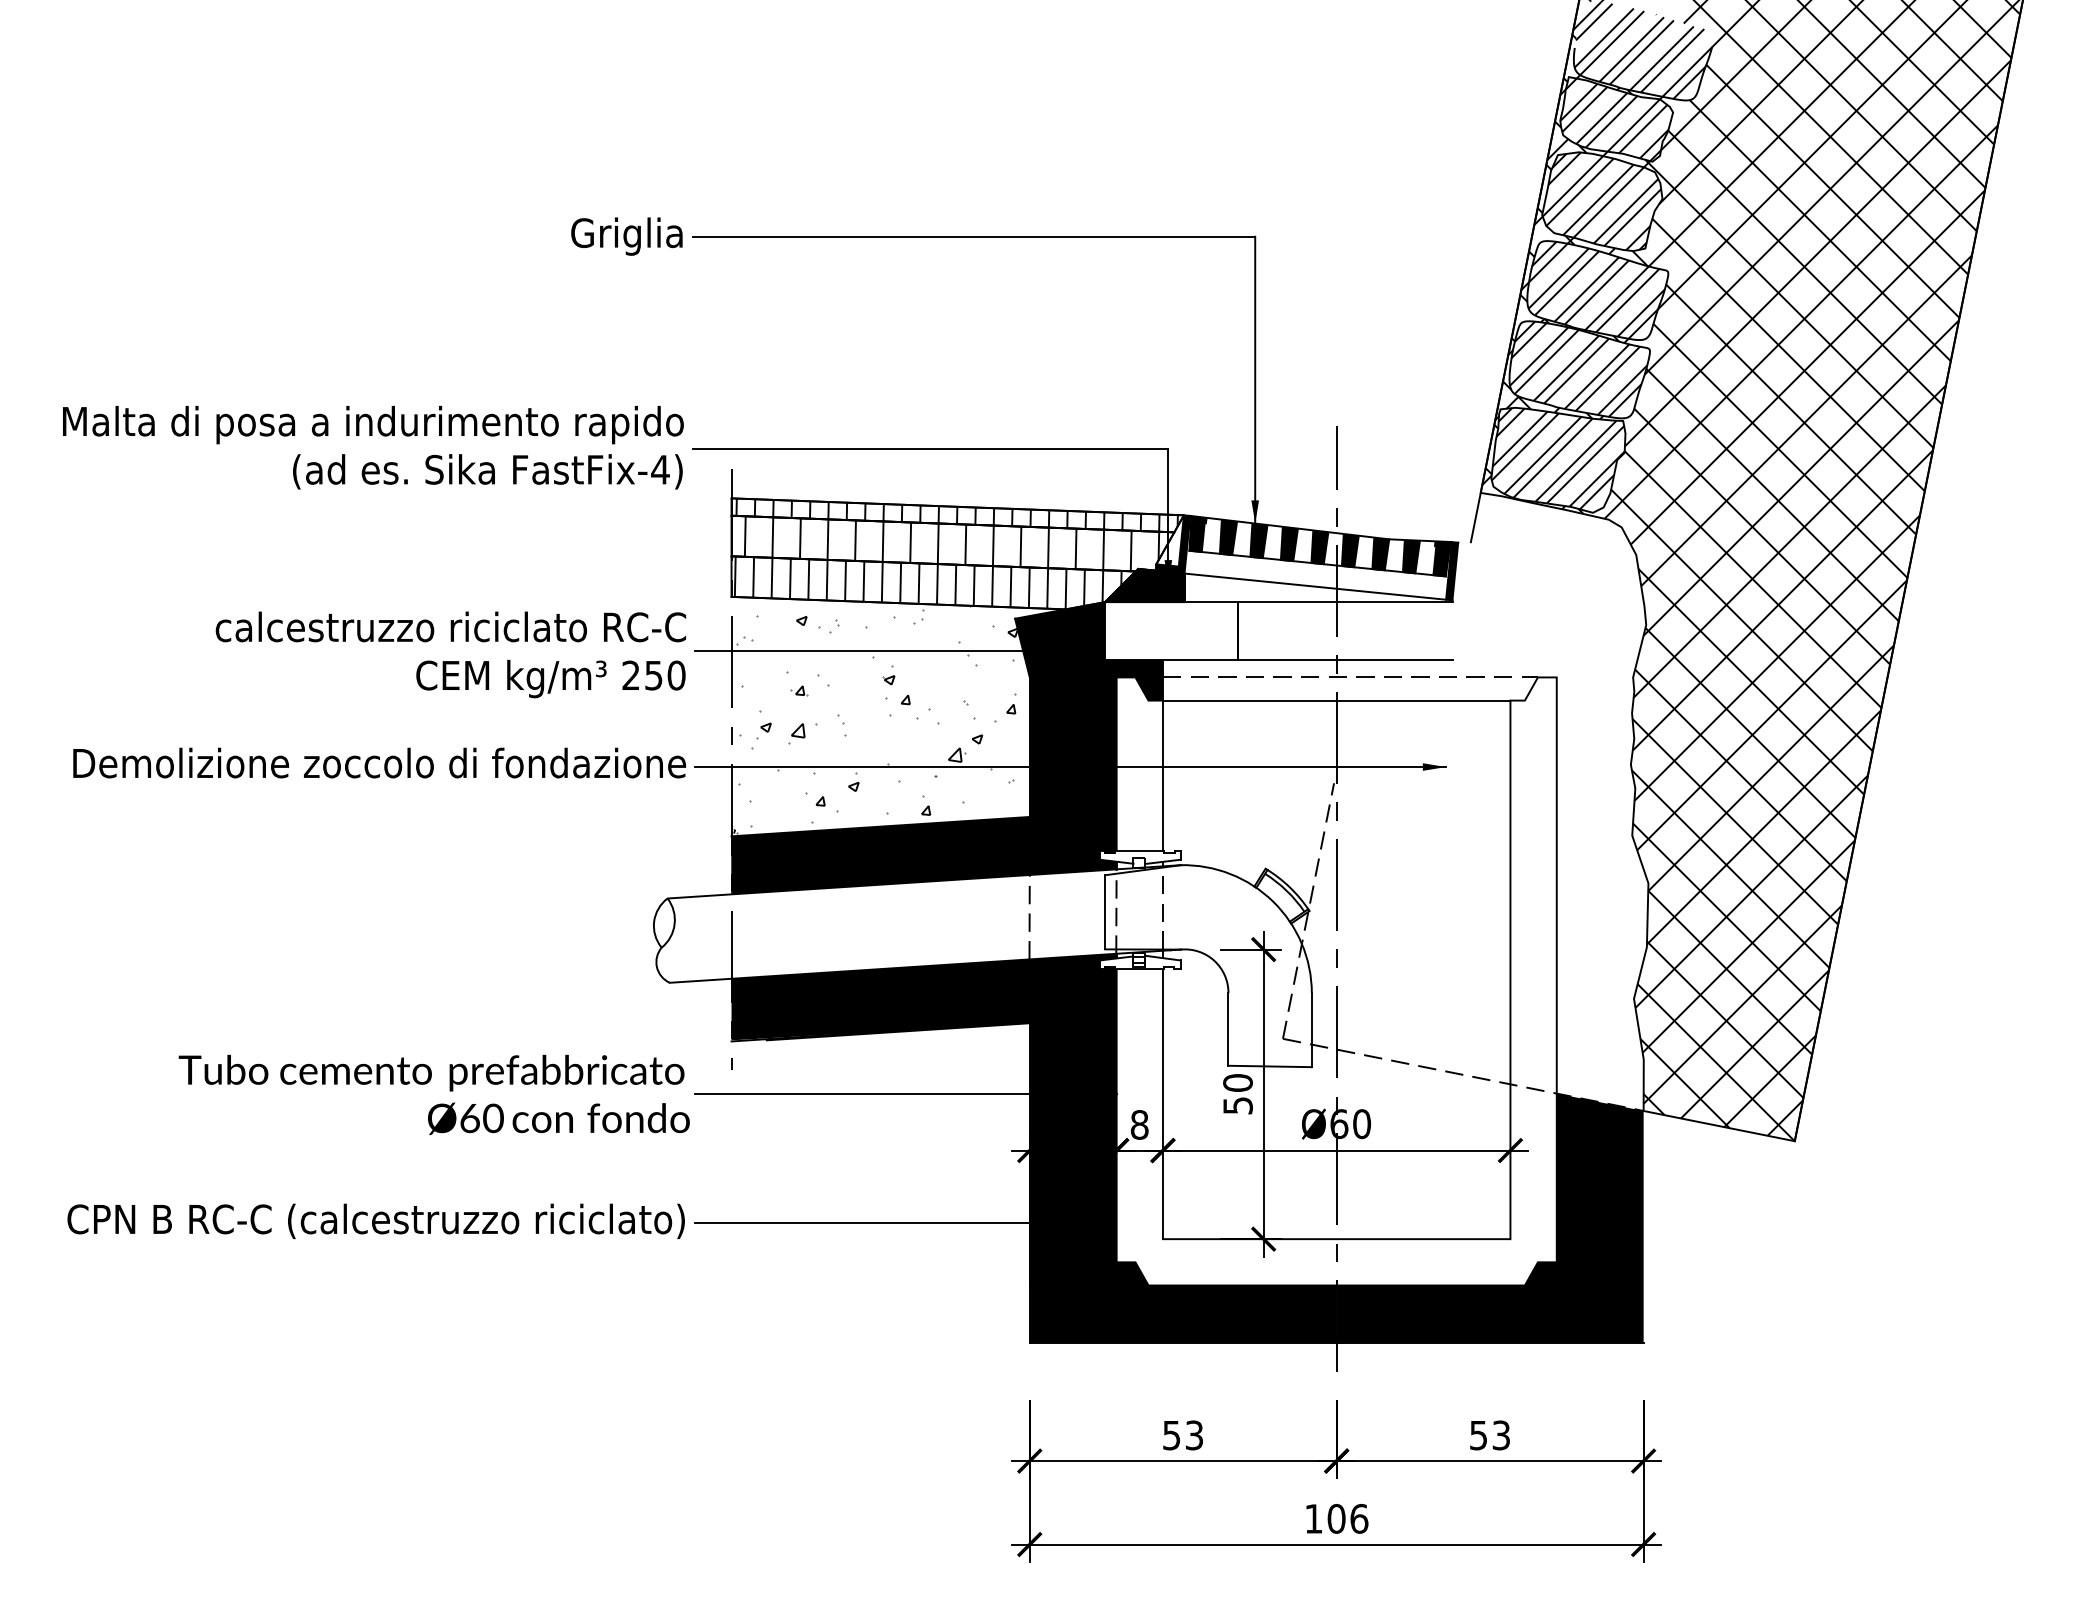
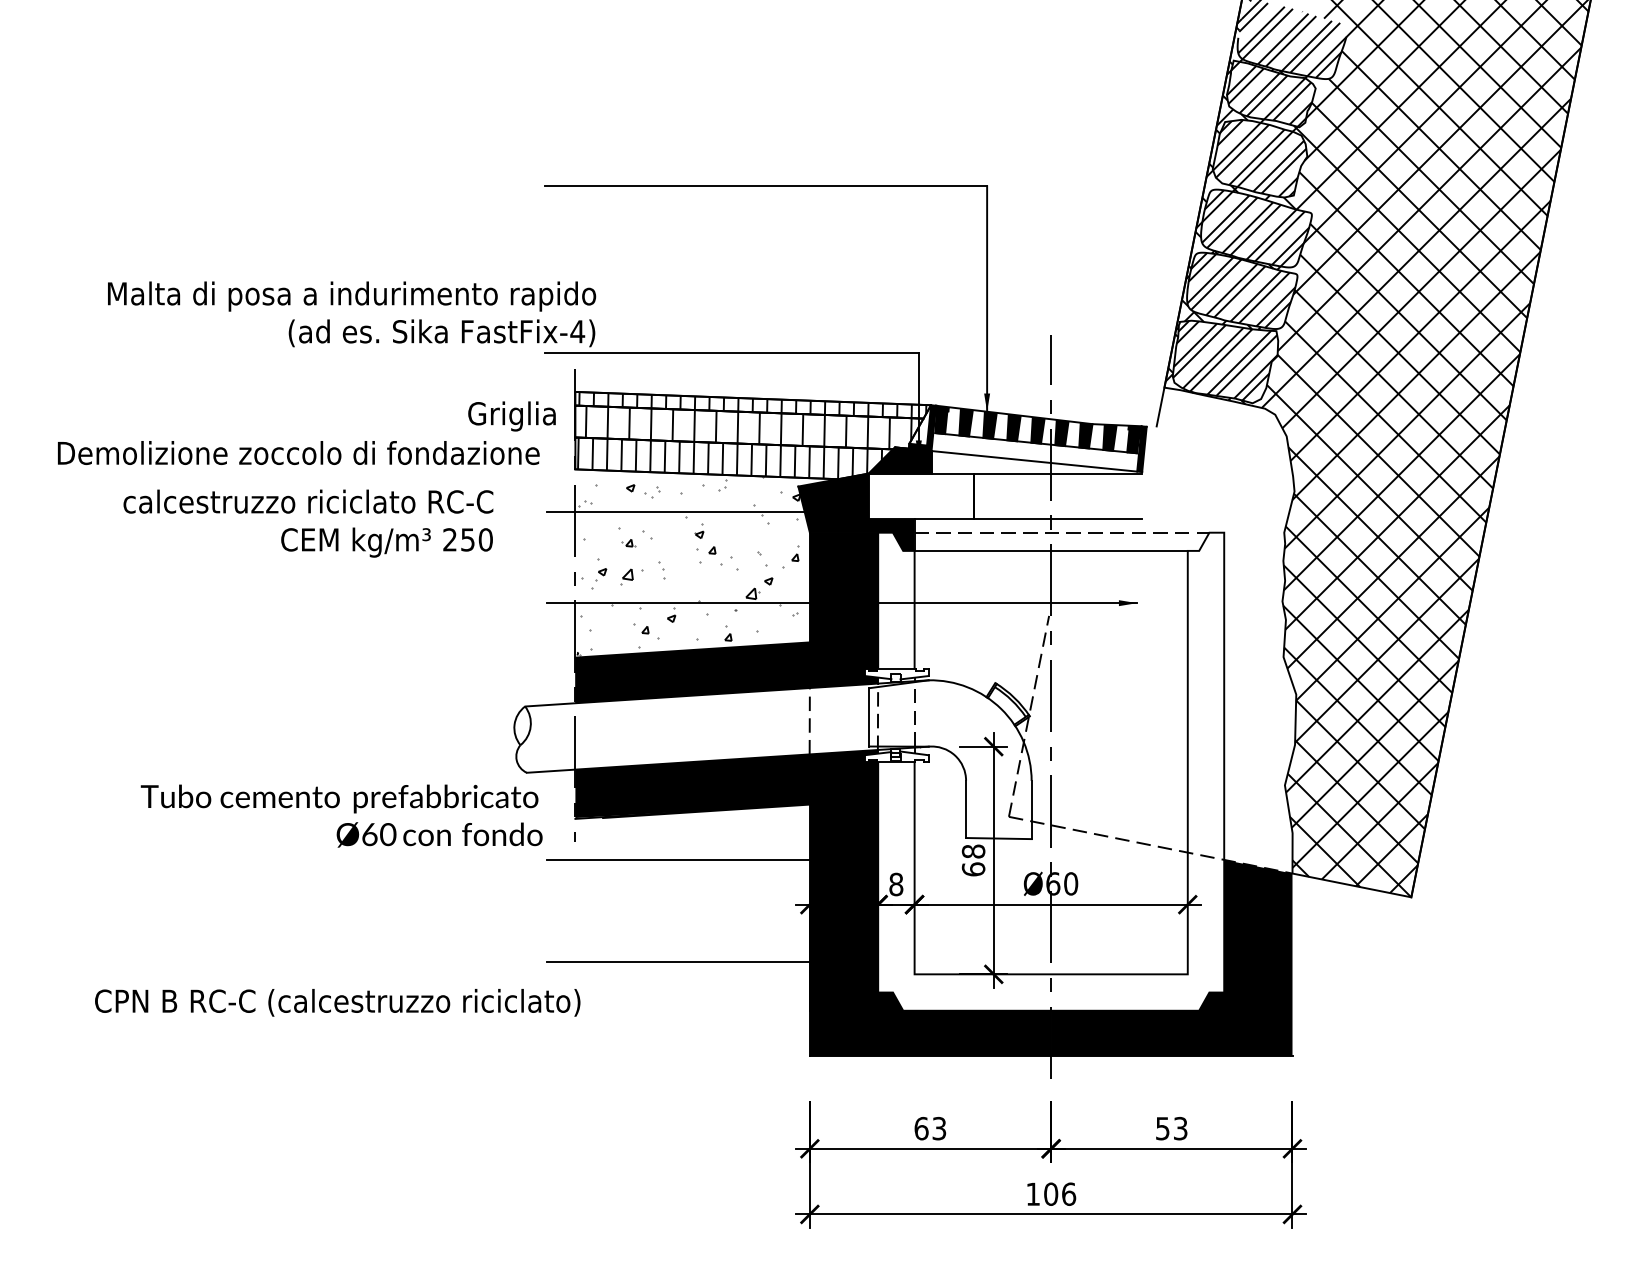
text: (626, 236) -> (511, 416), moved
text: (373, 447) -> (352, 314), moved
text: (450, 654) -> (308, 523), moved
text: (379, 762) -> (298, 452), moved
text: (433, 1094) -> (341, 815), moved
text: (1237, 1094) -> (973, 860), 50 -> 68
text: (375, 1220) -> (337, 1002), moved
text: (1171, 1435) -> (921, 1128), 53 -> 63

